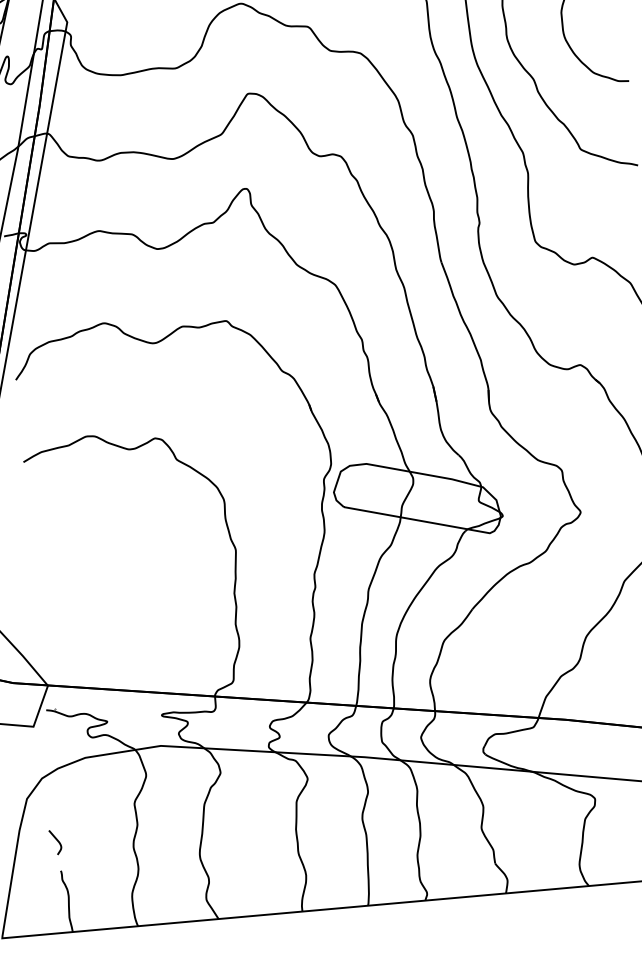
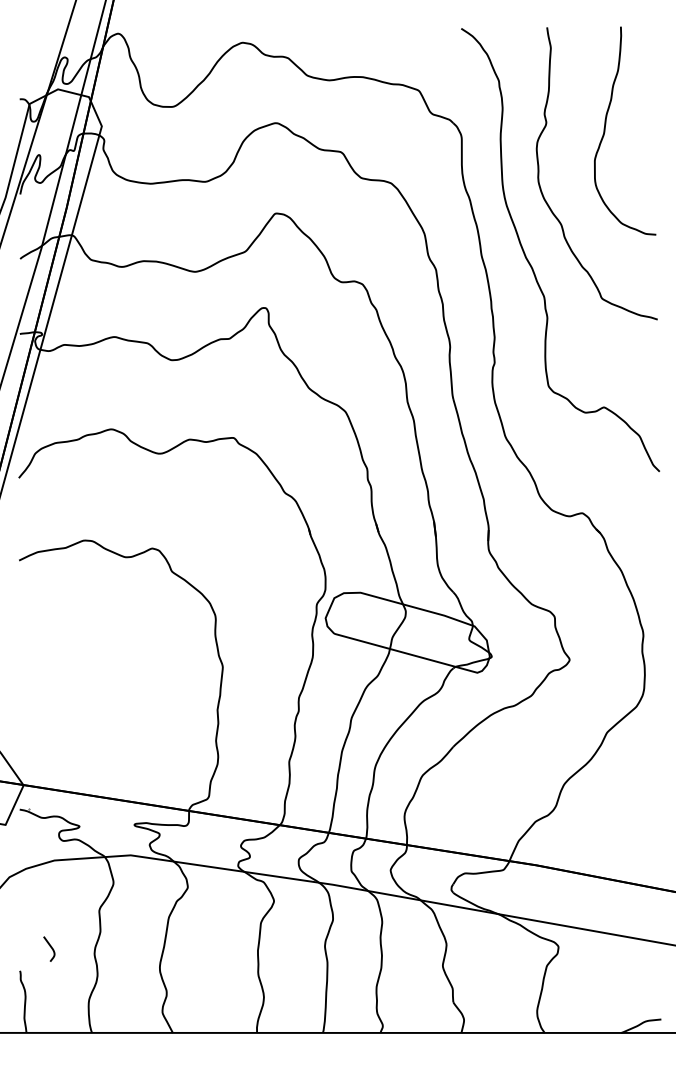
curve: (56, 840) -> (50, 947), moved

